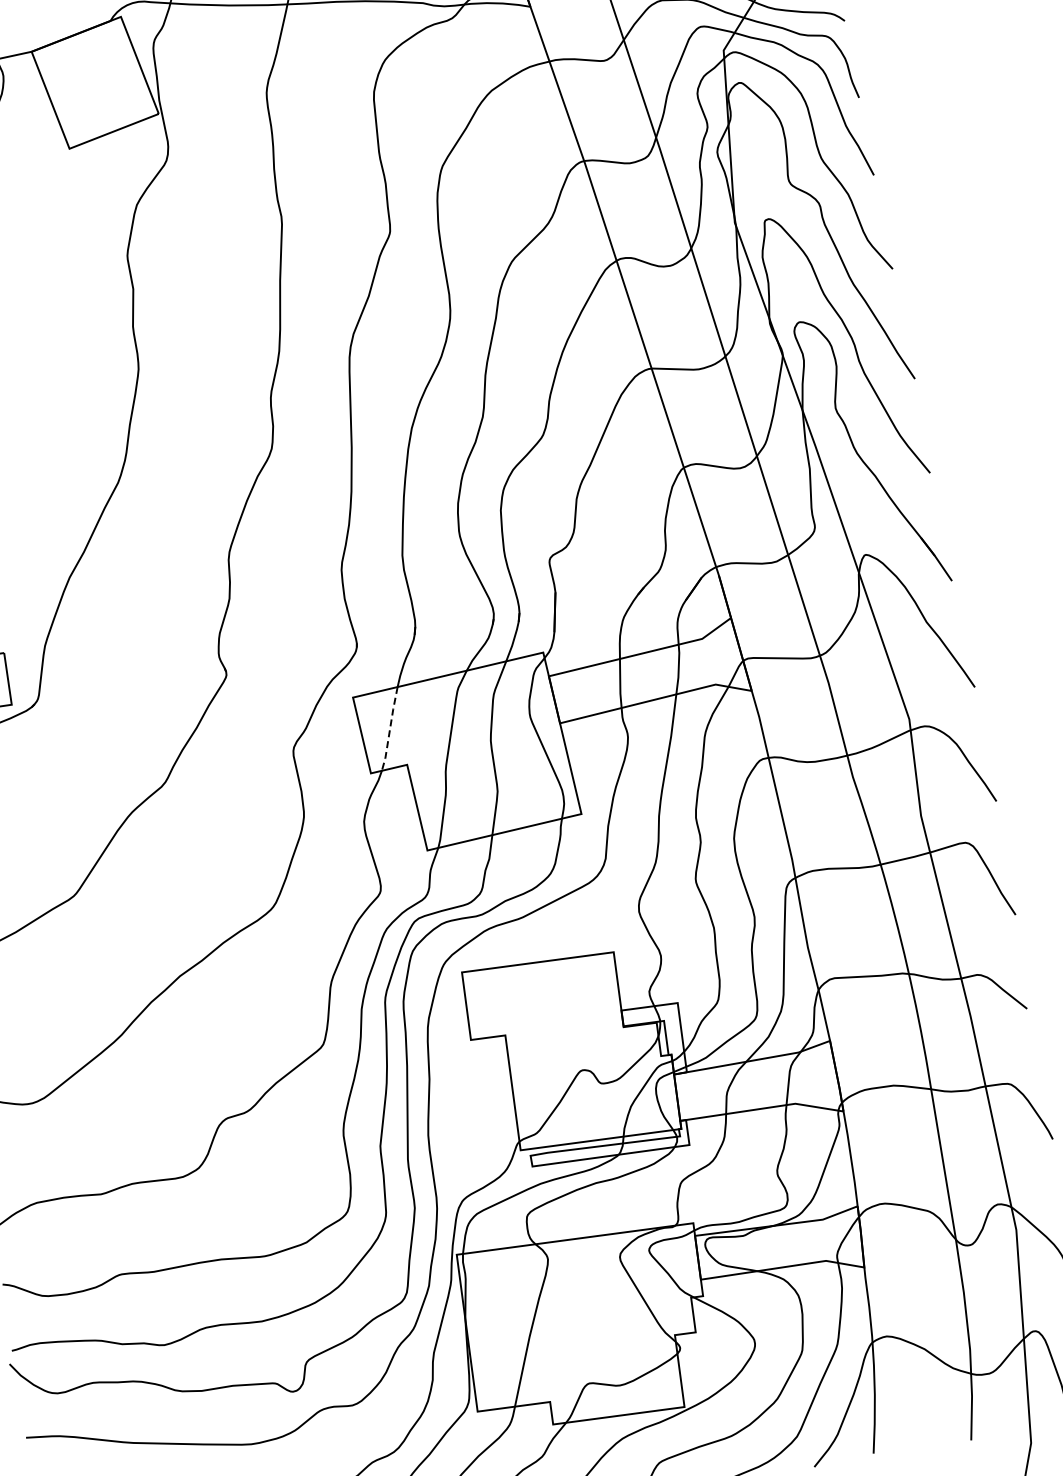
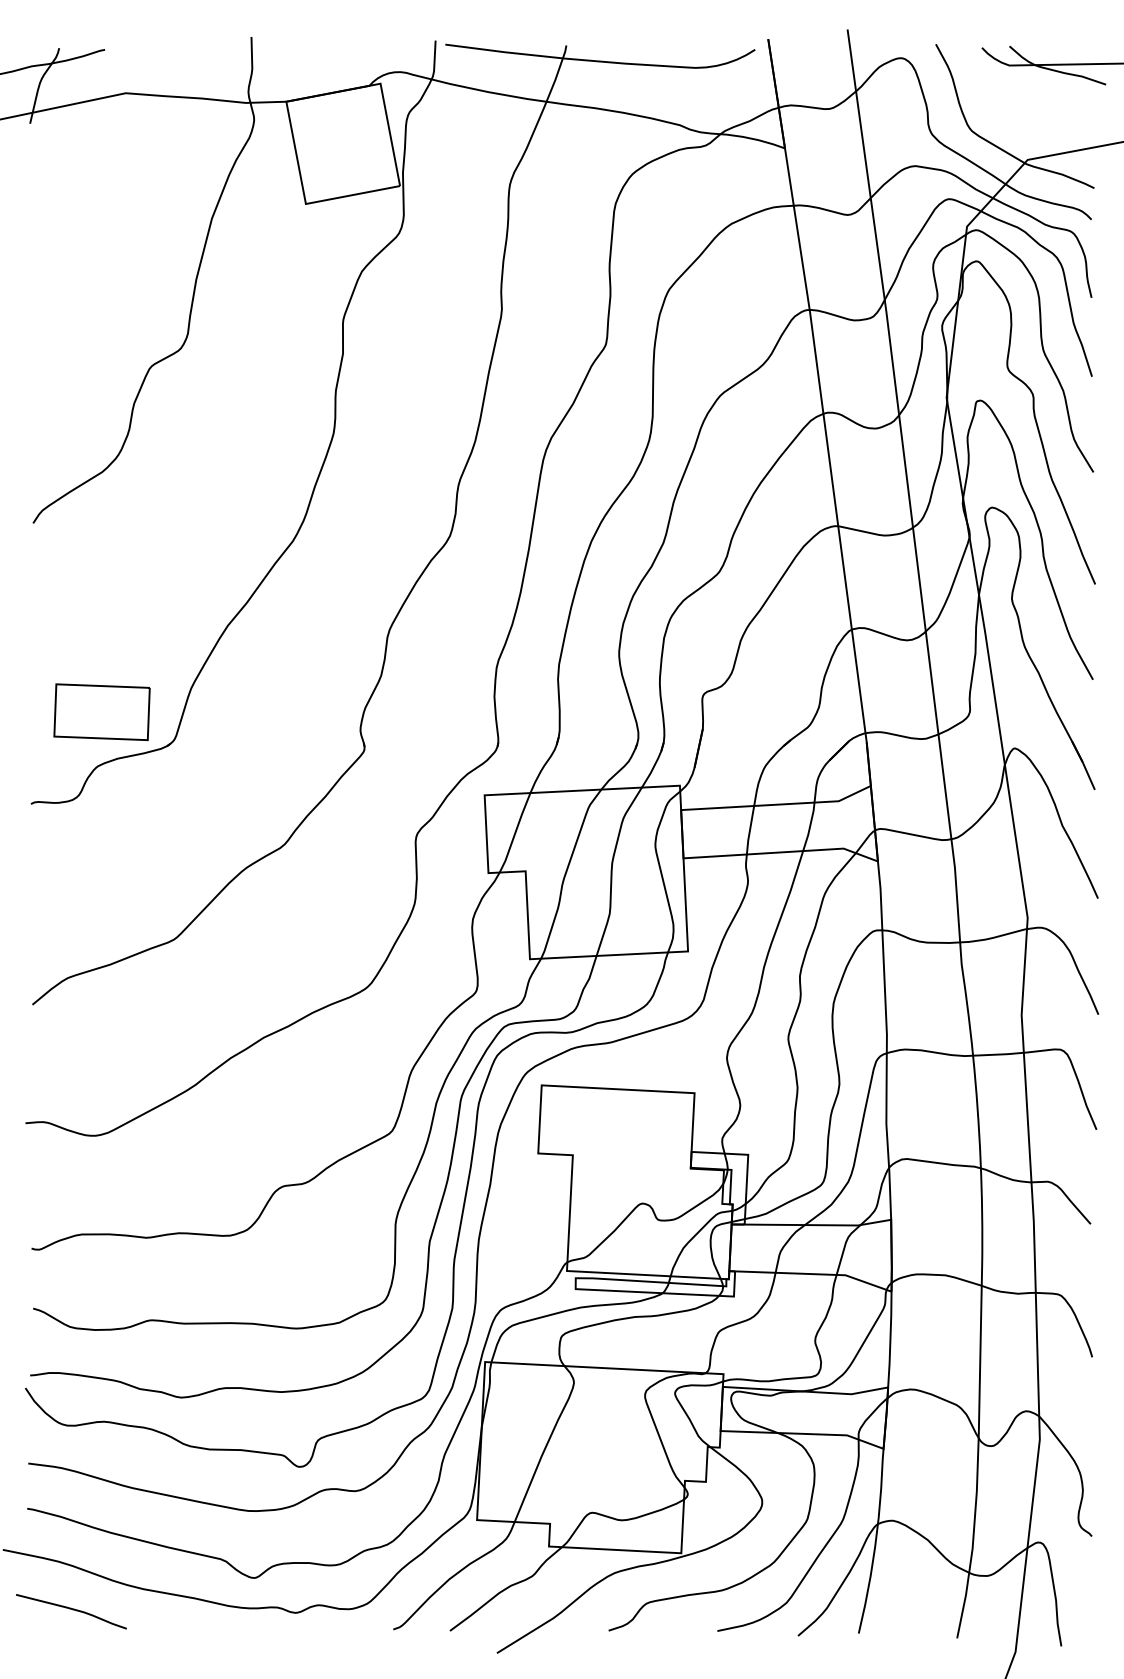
line: (390, 728) -> (515, 832), dashed -> solid

